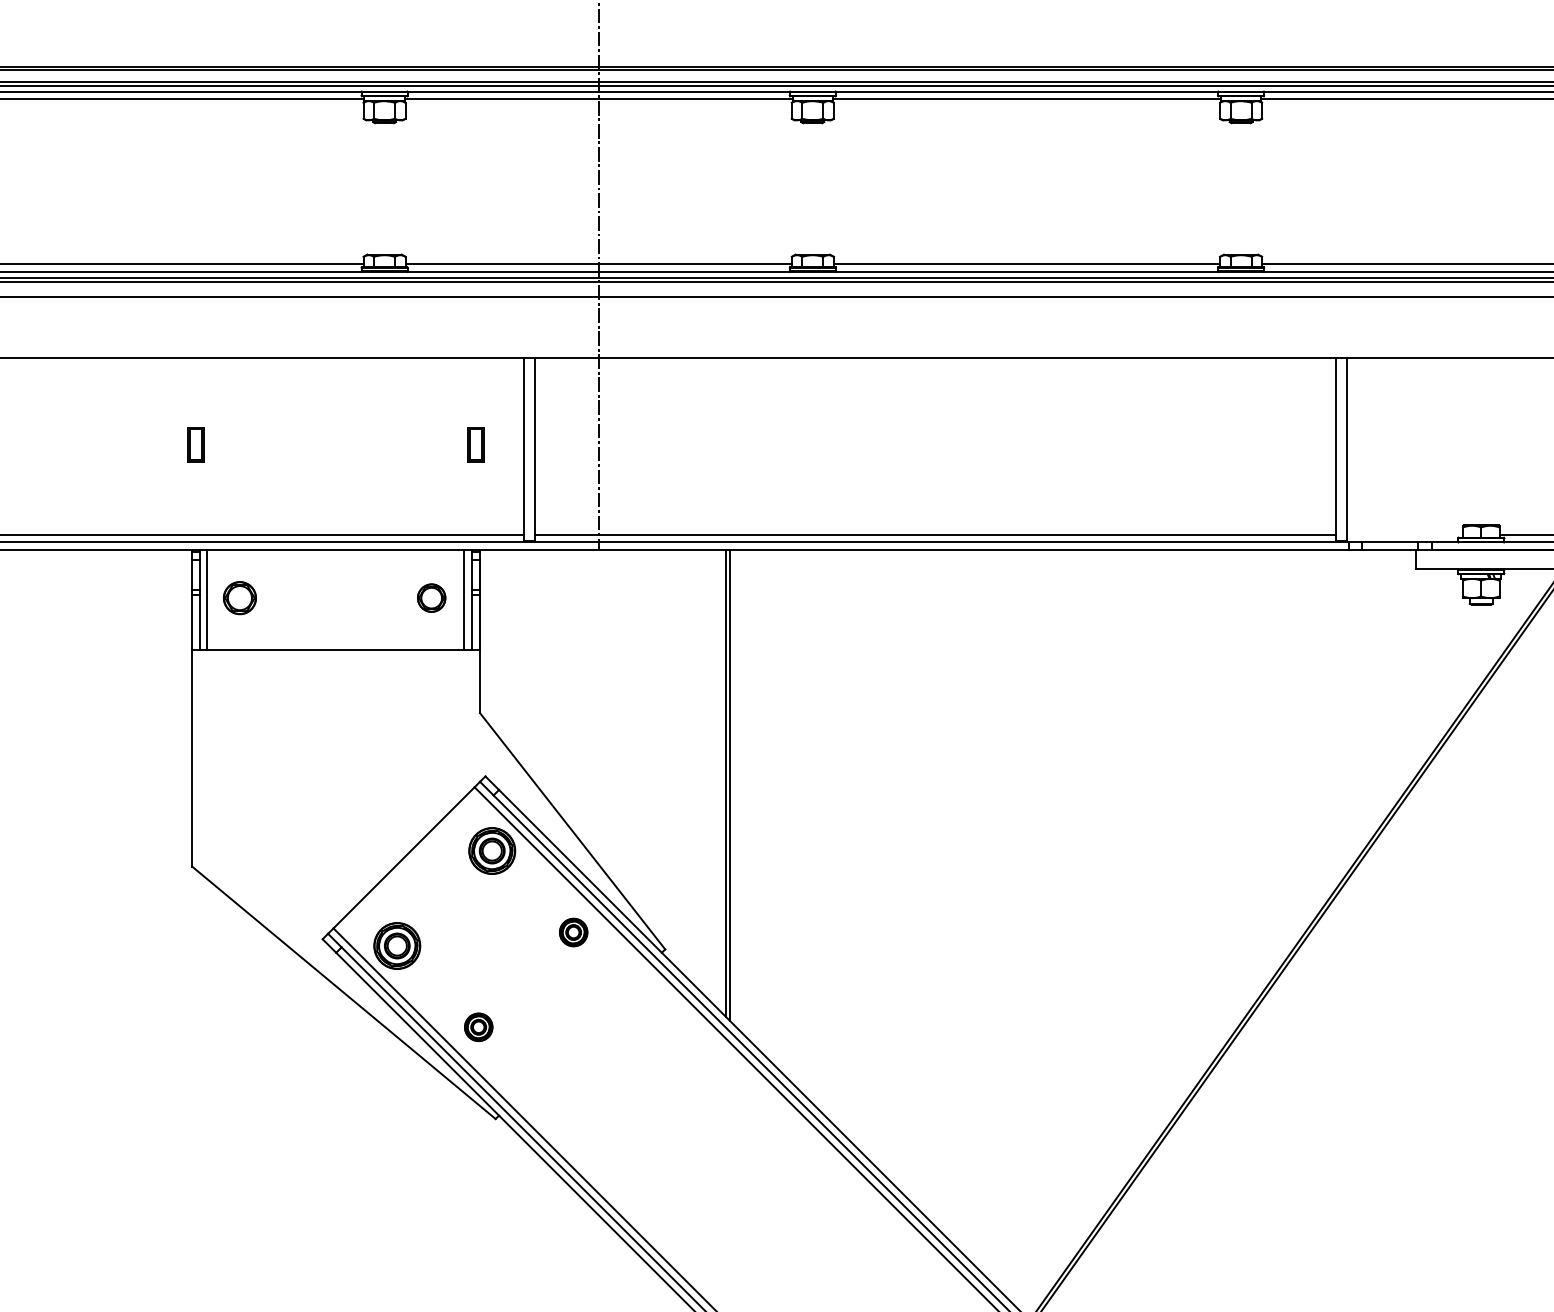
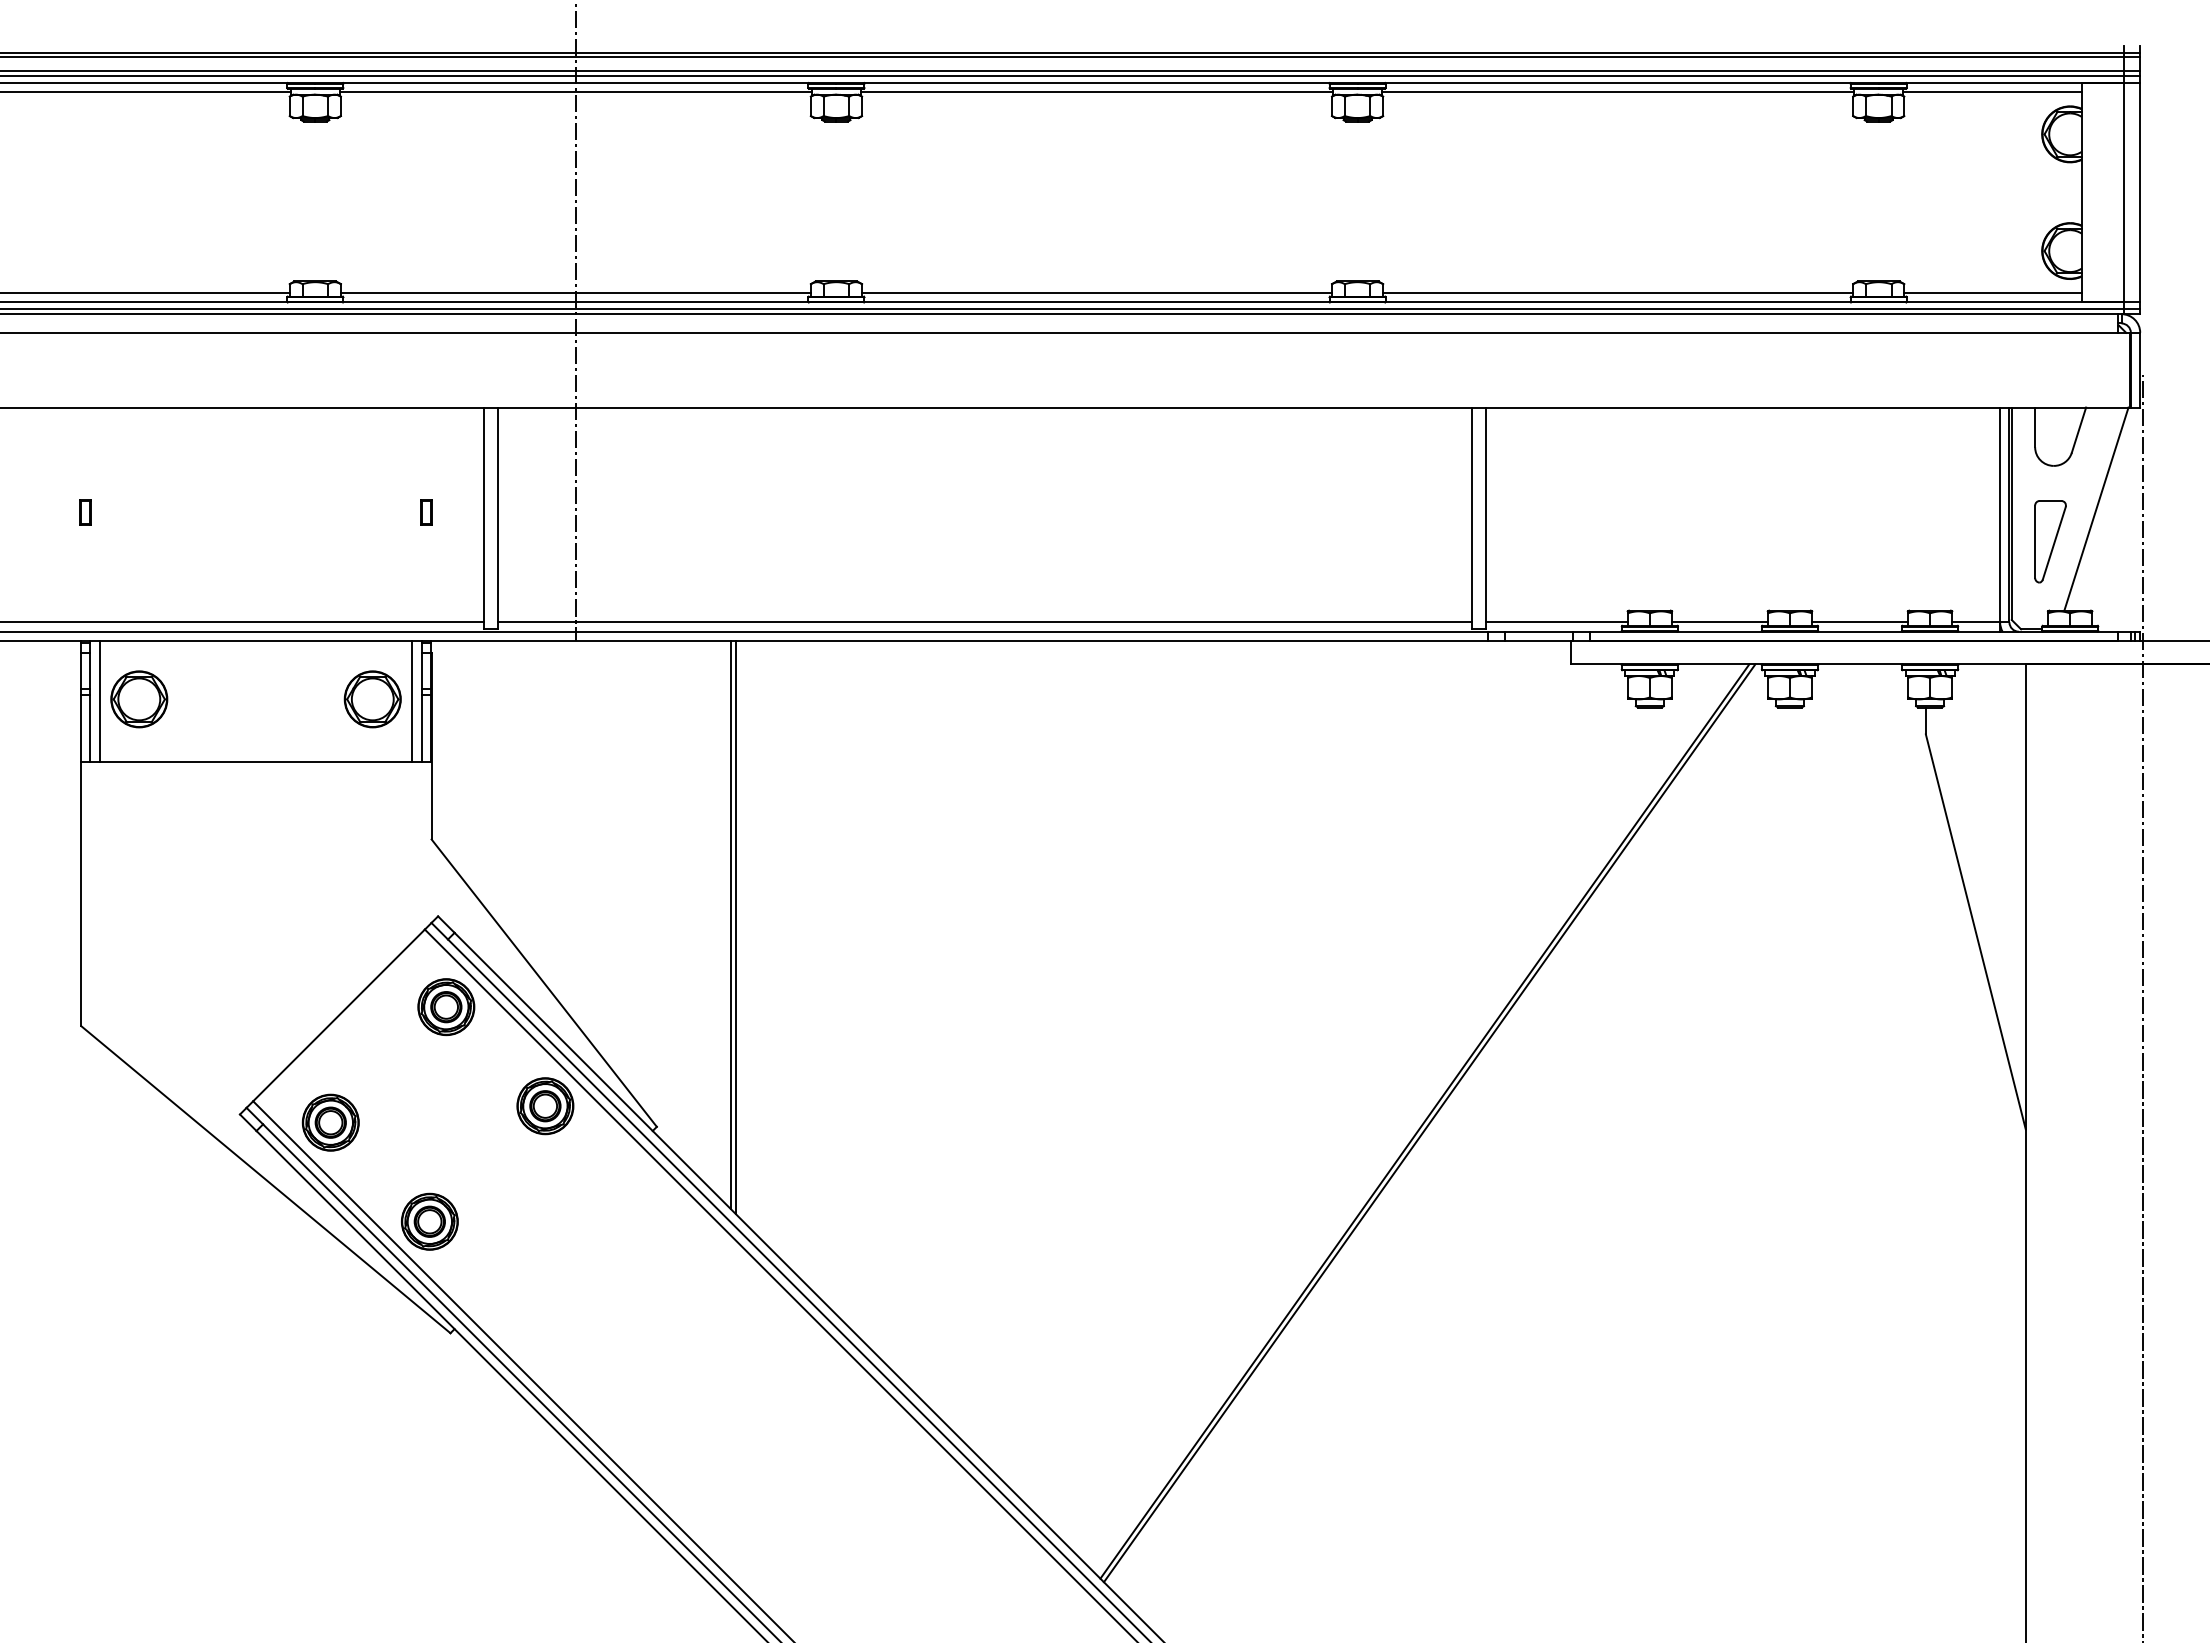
part: (195, 444) -> (85, 512), size x0.62
part: (475, 444) -> (426, 512), size x0.62
line: (1404, 534) -> (1556, 622), added
part: (240, 598) -> (139, 699), size x1.43
part: (431, 598) -> (372, 699), size x1.67
part: (573, 932) -> (545, 1106), size x1.67
part: (478, 1027) -> (429, 1221), size x1.67

